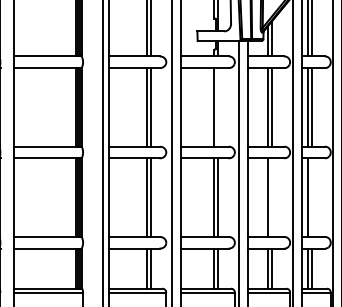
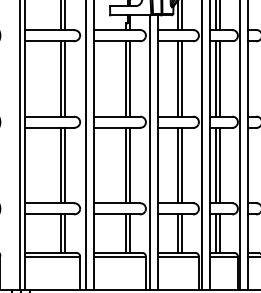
line: (218, 107) -> (130, 79), added
line: (272, 197) -> (182, 165), added
line: (311, 197) -> (219, 165), added

